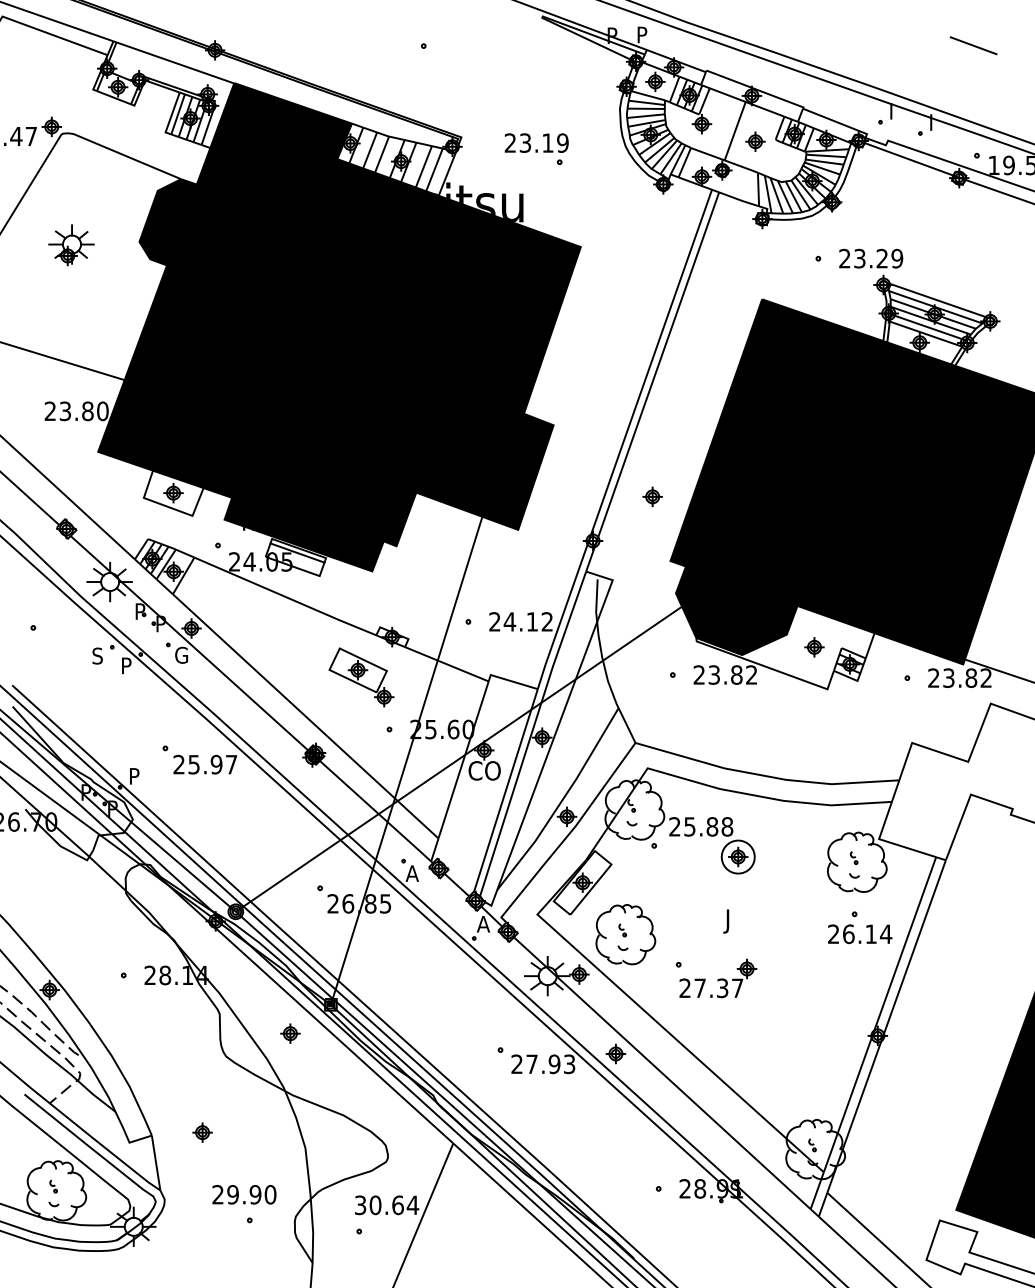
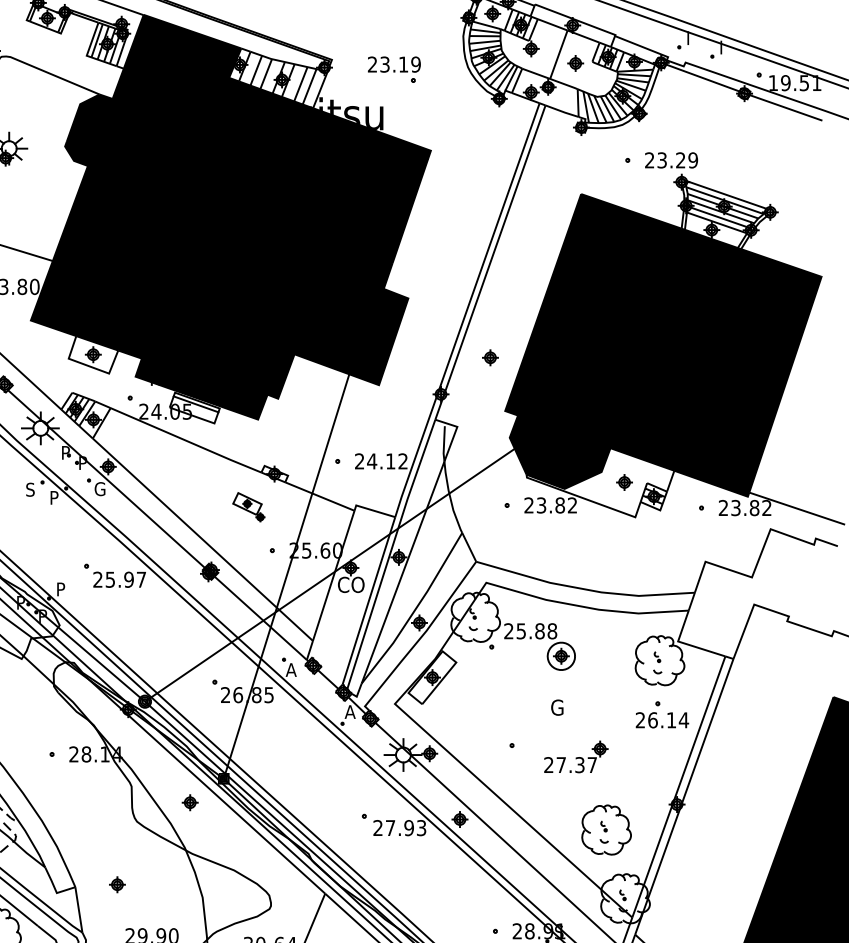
part: (361, 677) -> (249, 507), size x0.6
text: (731, 921) -> (555, 709), J -> G
part: (625, 934) -> (606, 829), moved
part: (718, 978) -> (576, 756), moved

